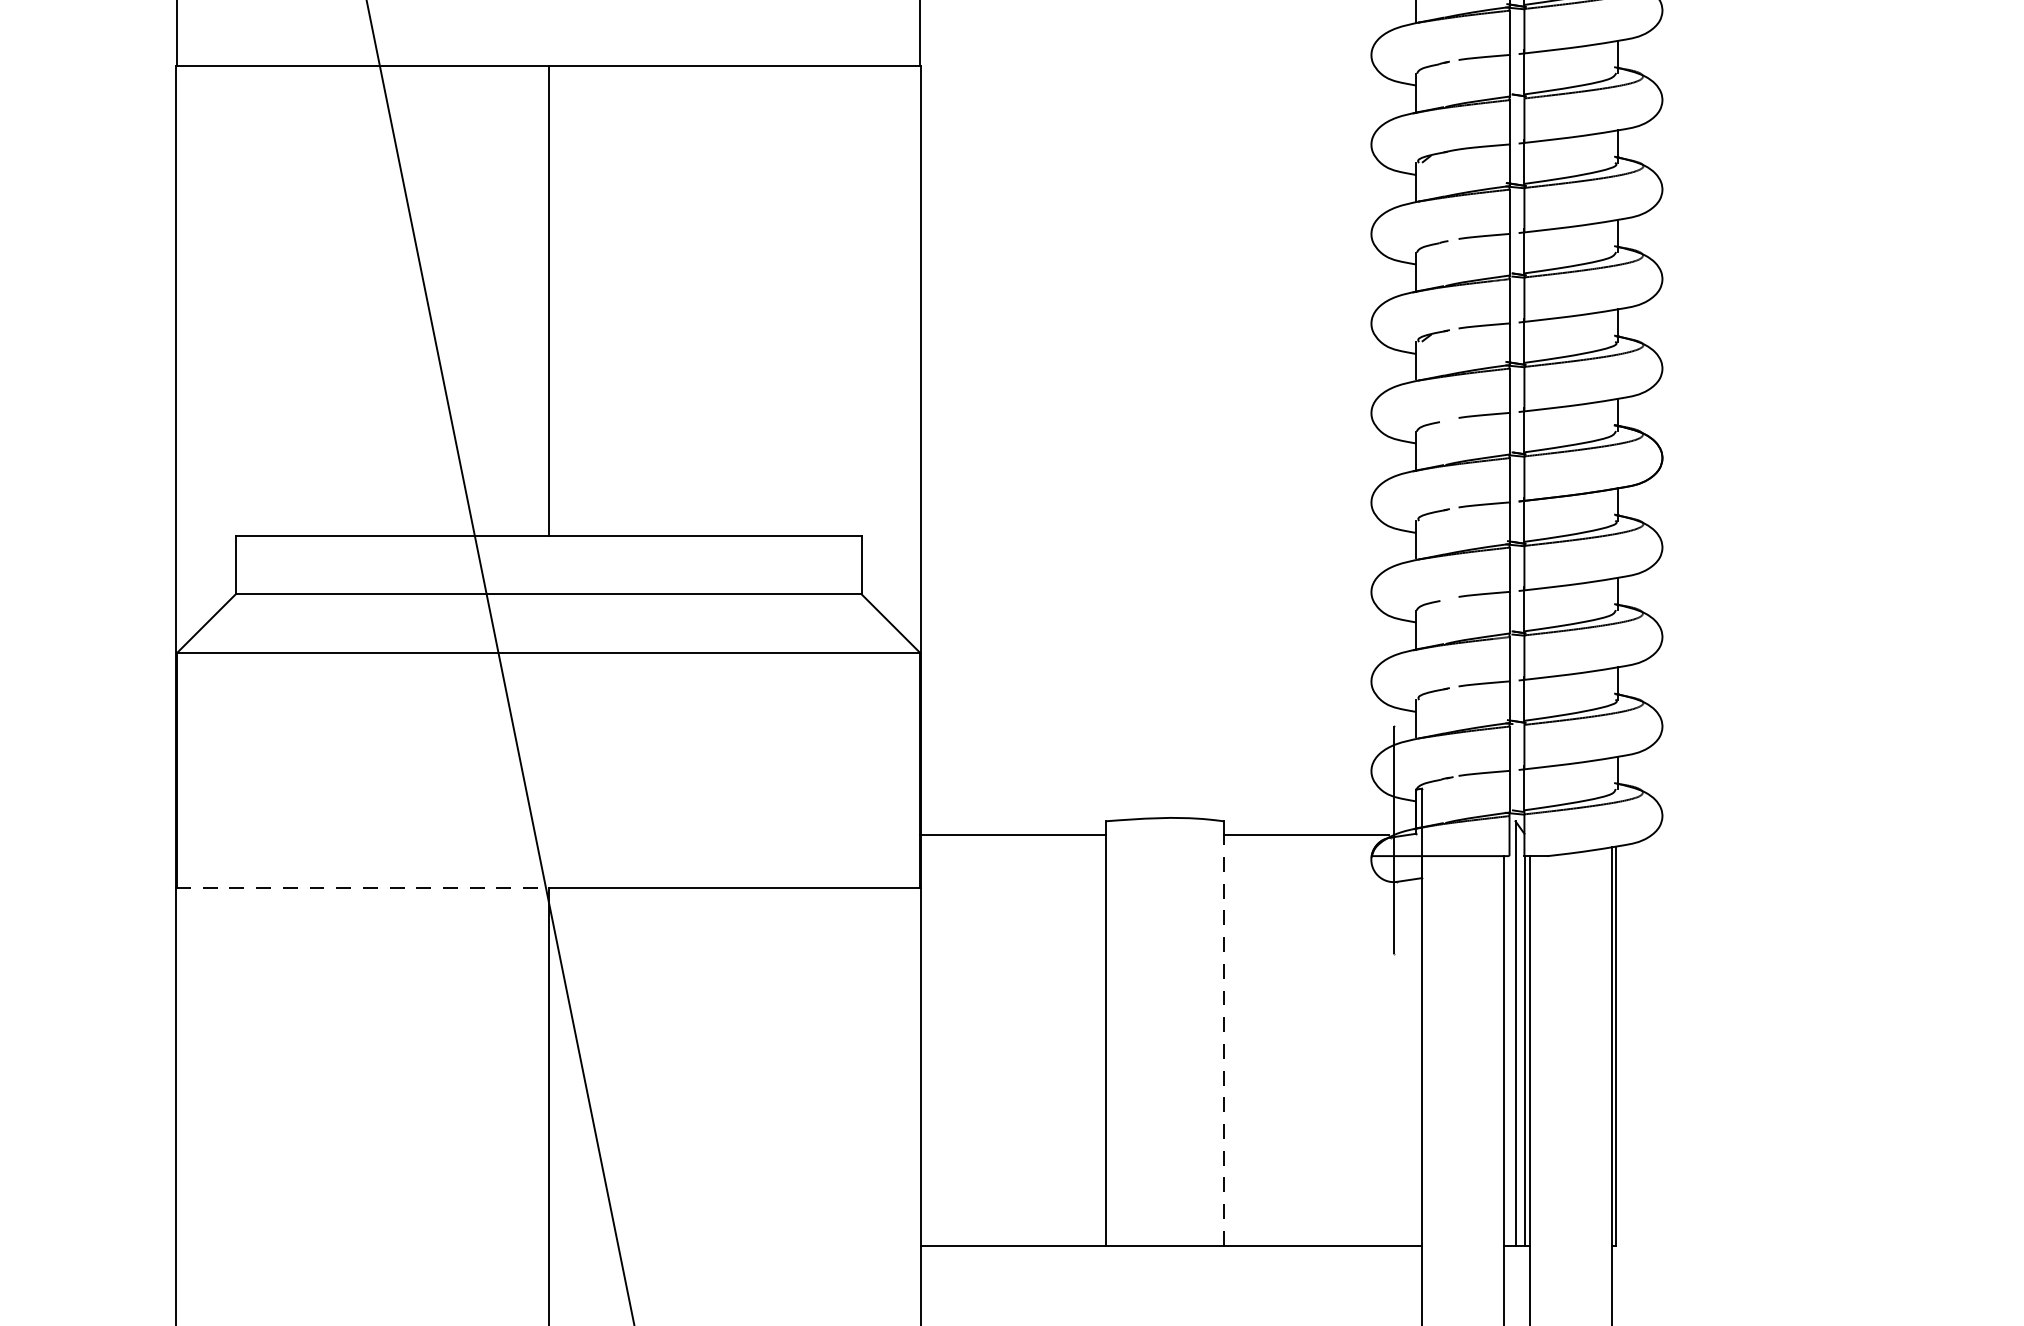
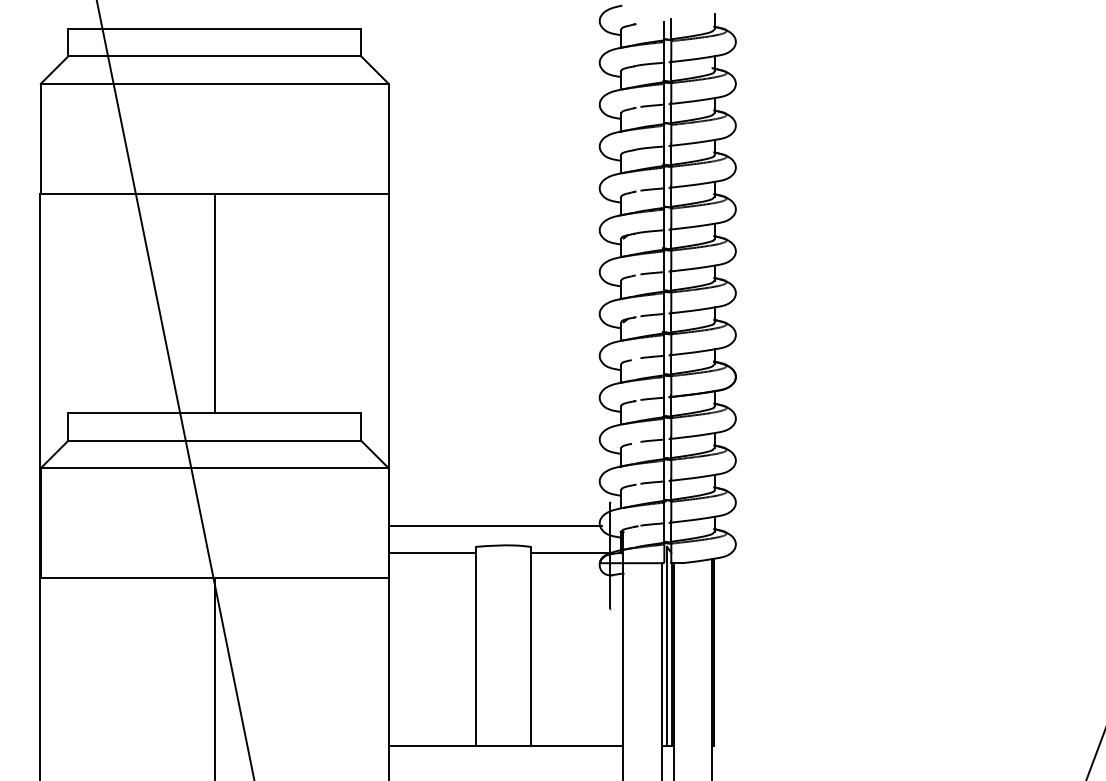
line: (1146, 775) -> (494, 525), added
line: (364, 888) -> (128, 578), dashed -> solid
line: (1223, 1038) -> (530, 648), dashed -> solid

